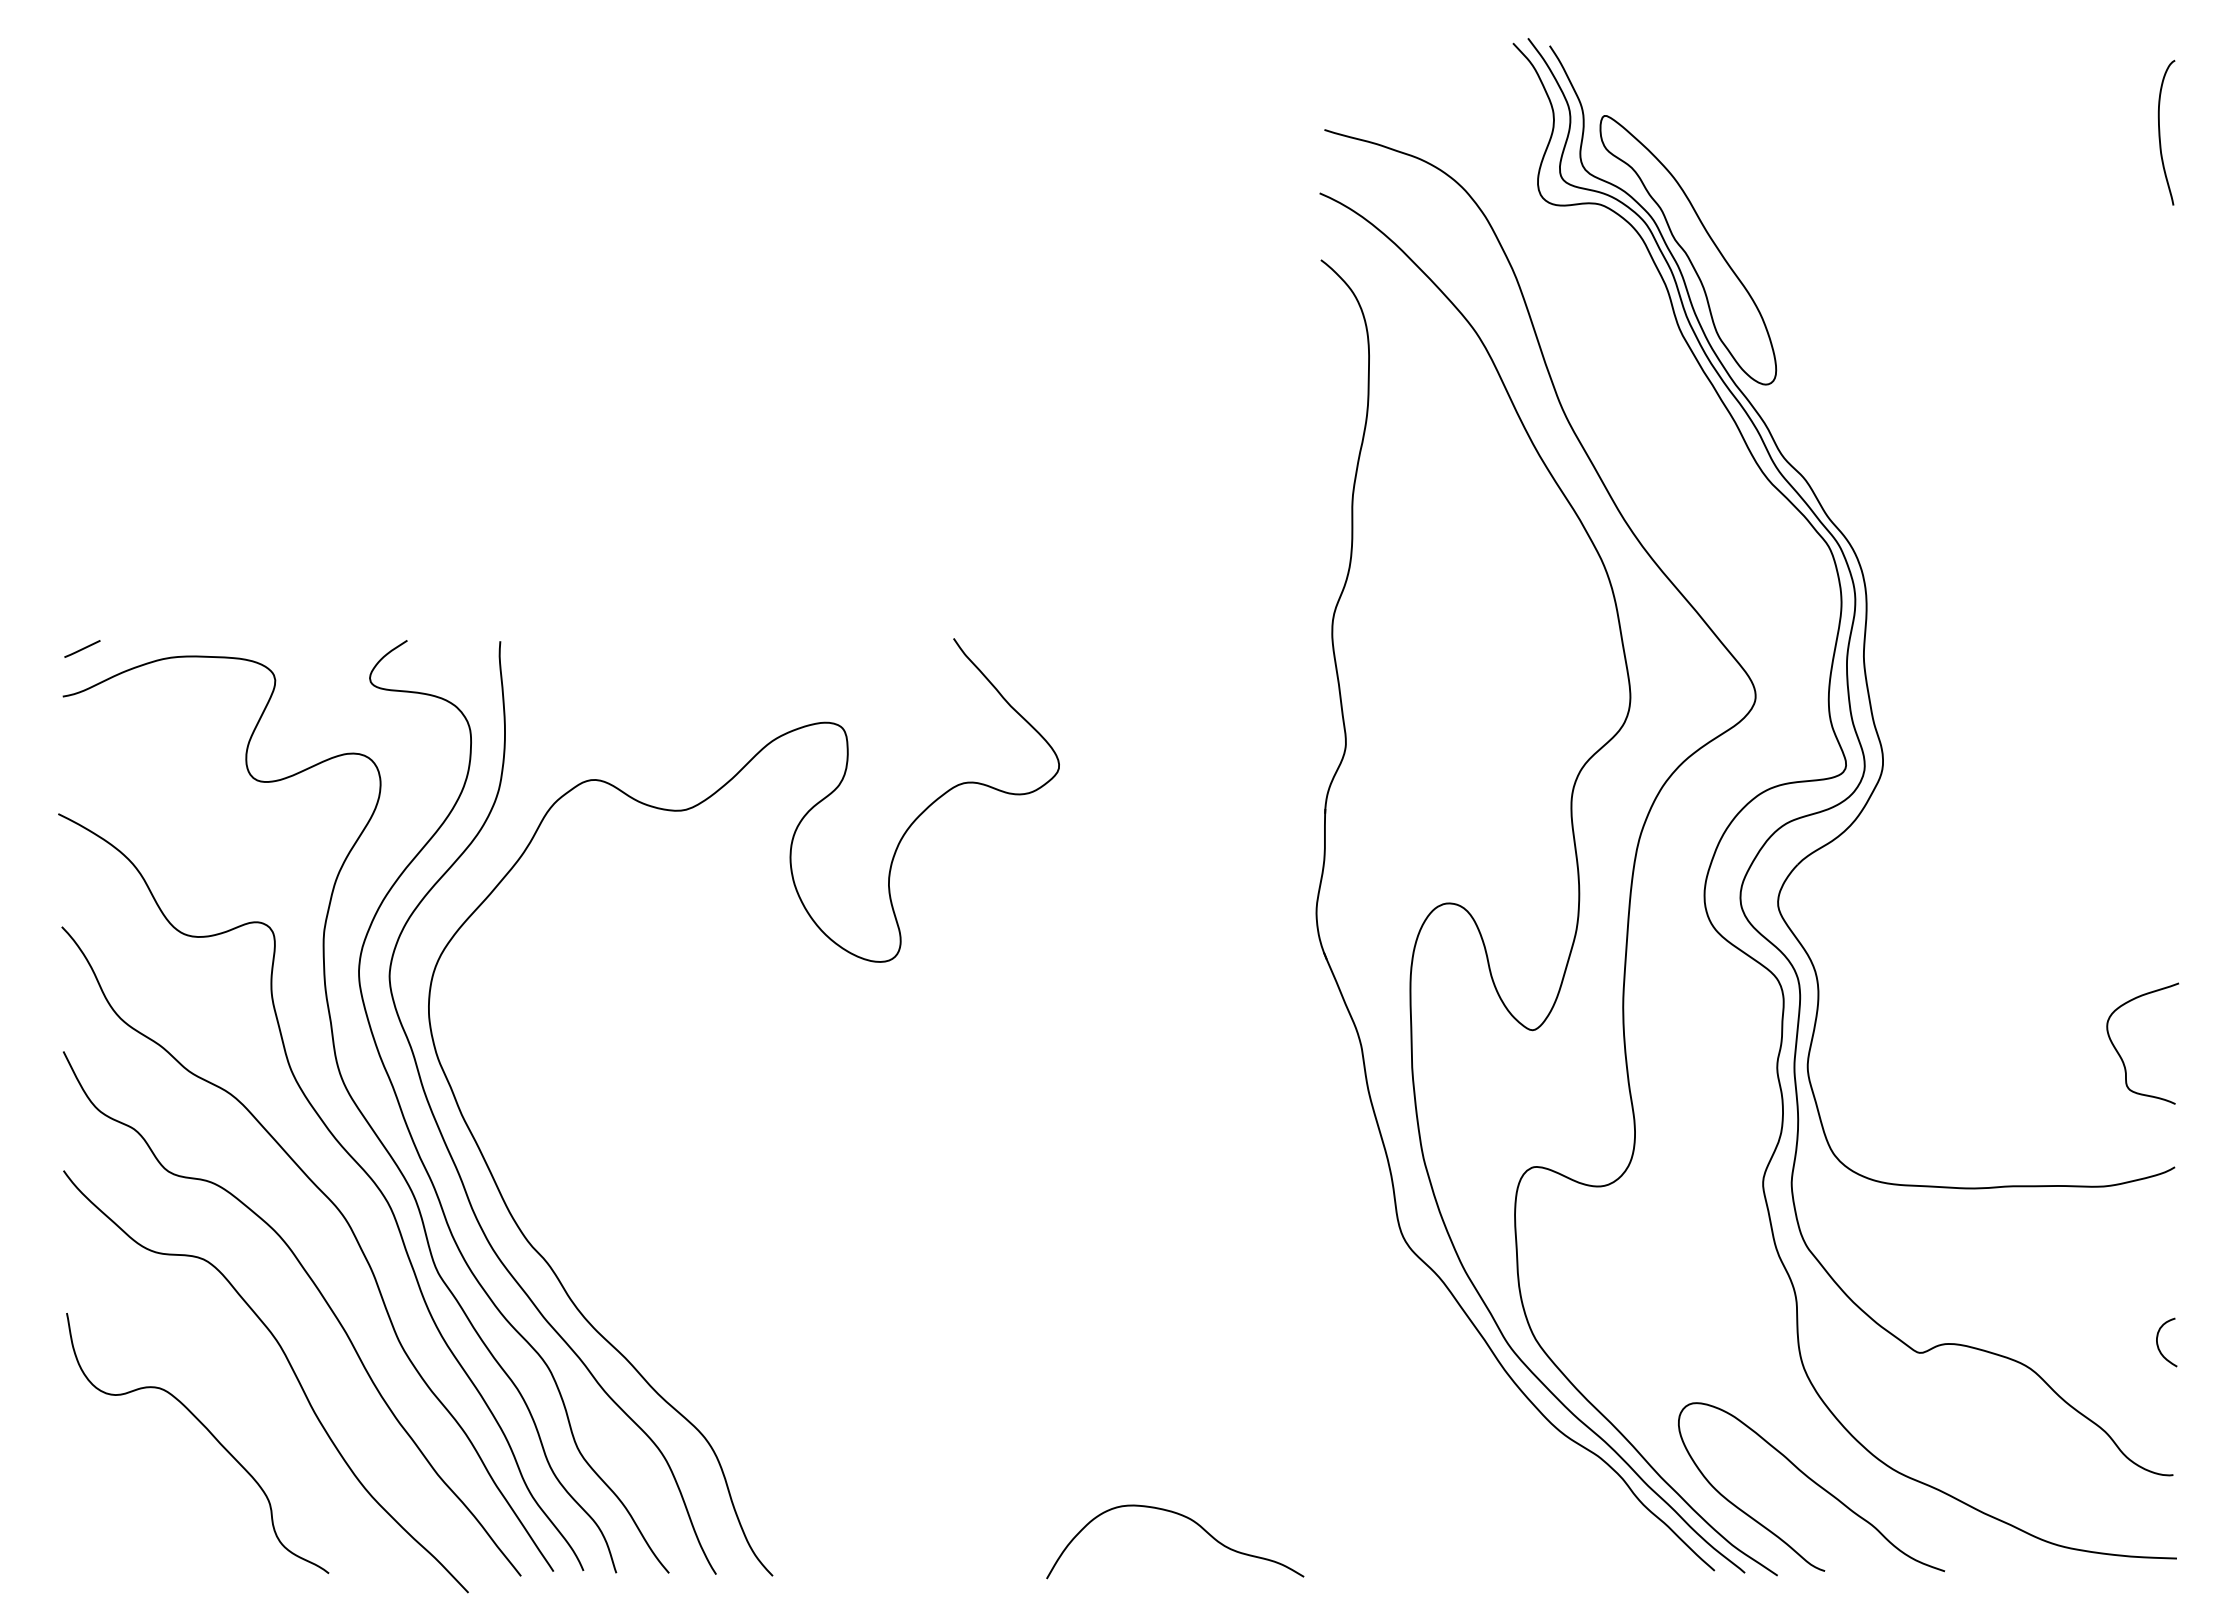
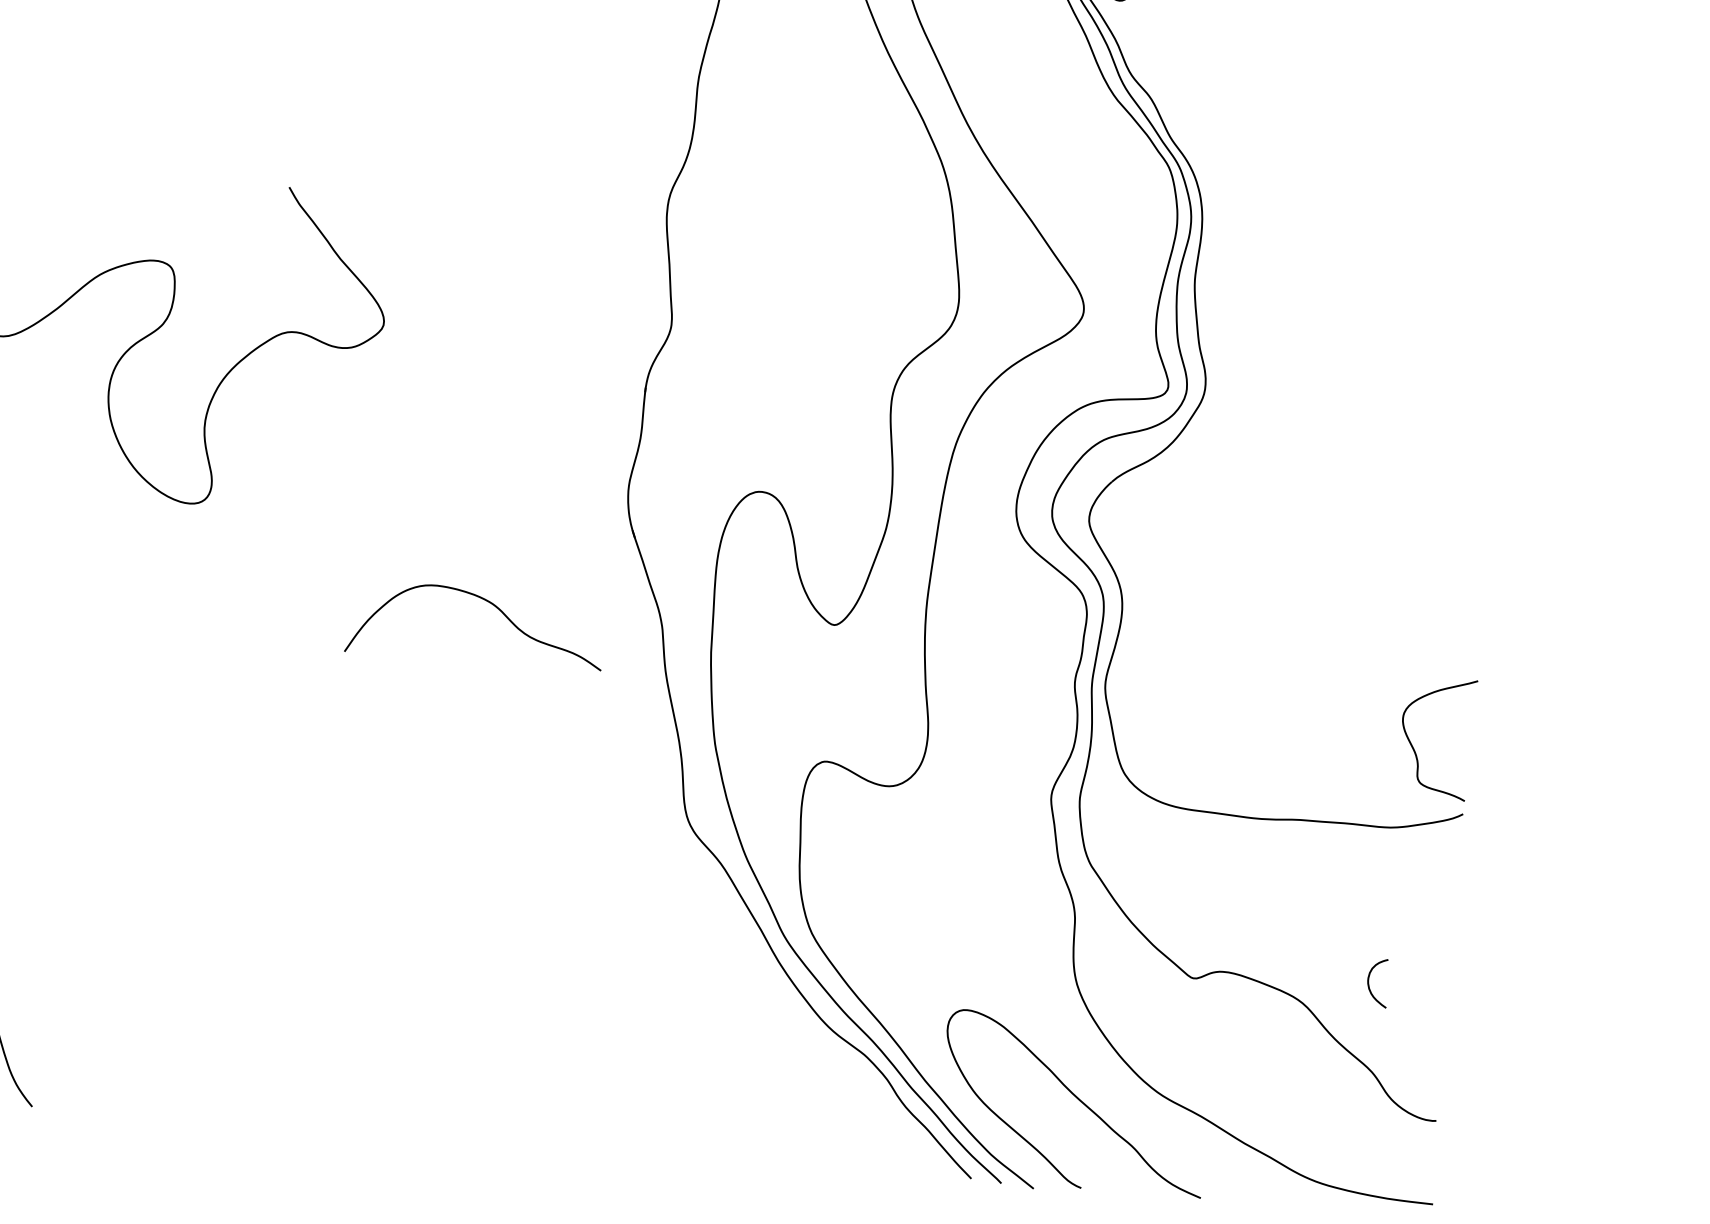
curve: (2120, 1054) -> (1414, 747), moved
curve: (2158, 1343) -> (1369, 983), moved
curve: (1186, 1518) -> (488, 602), moved

